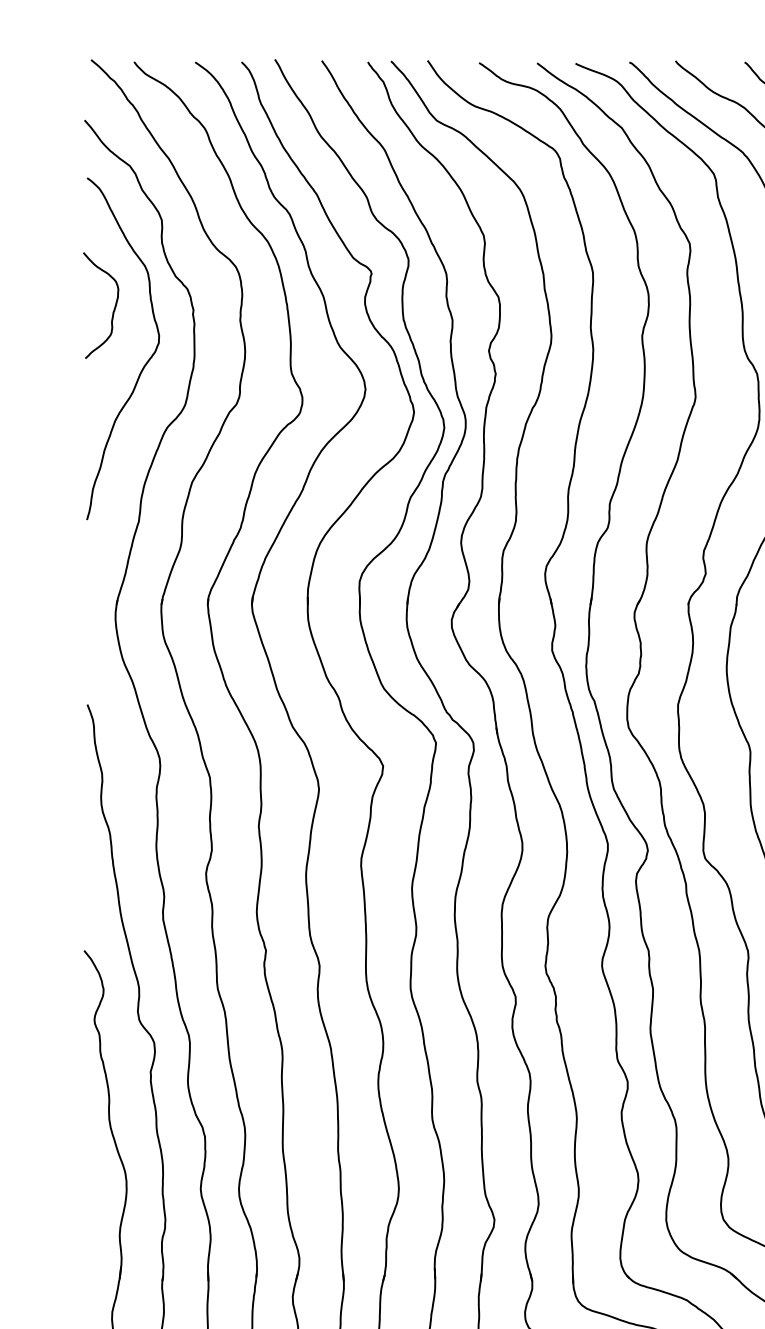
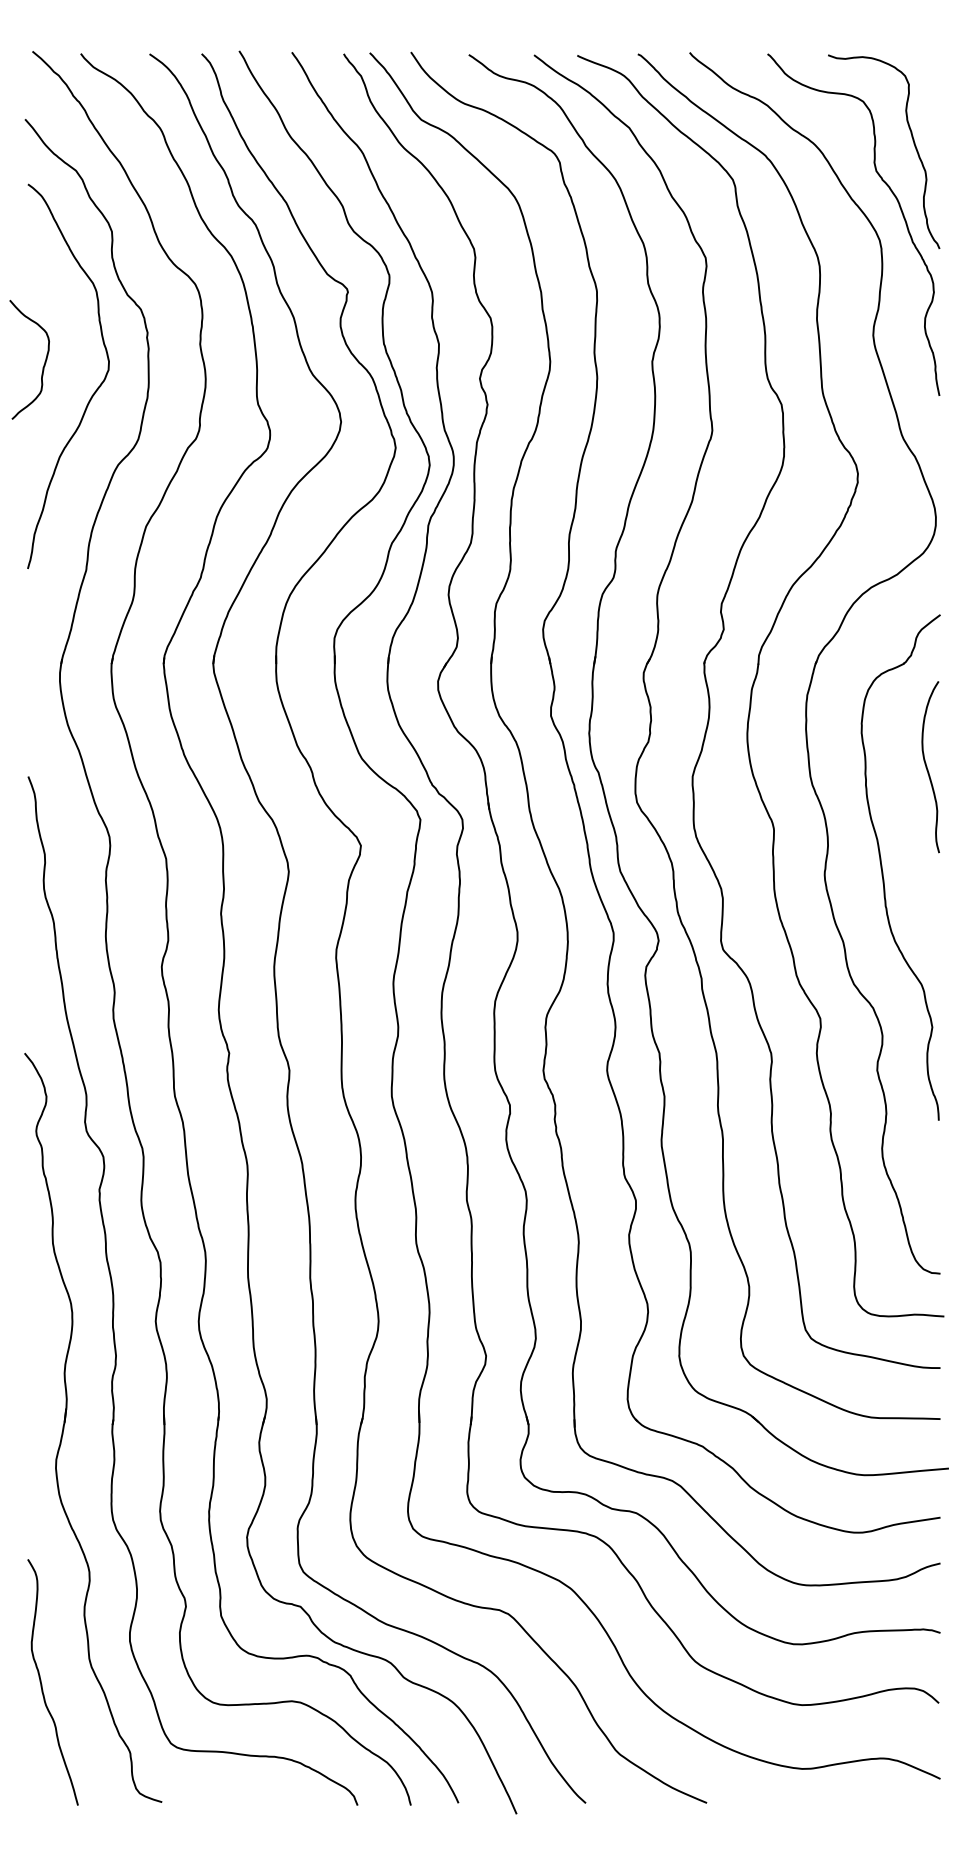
curve: (113, 309) -> (43, 364), moved

